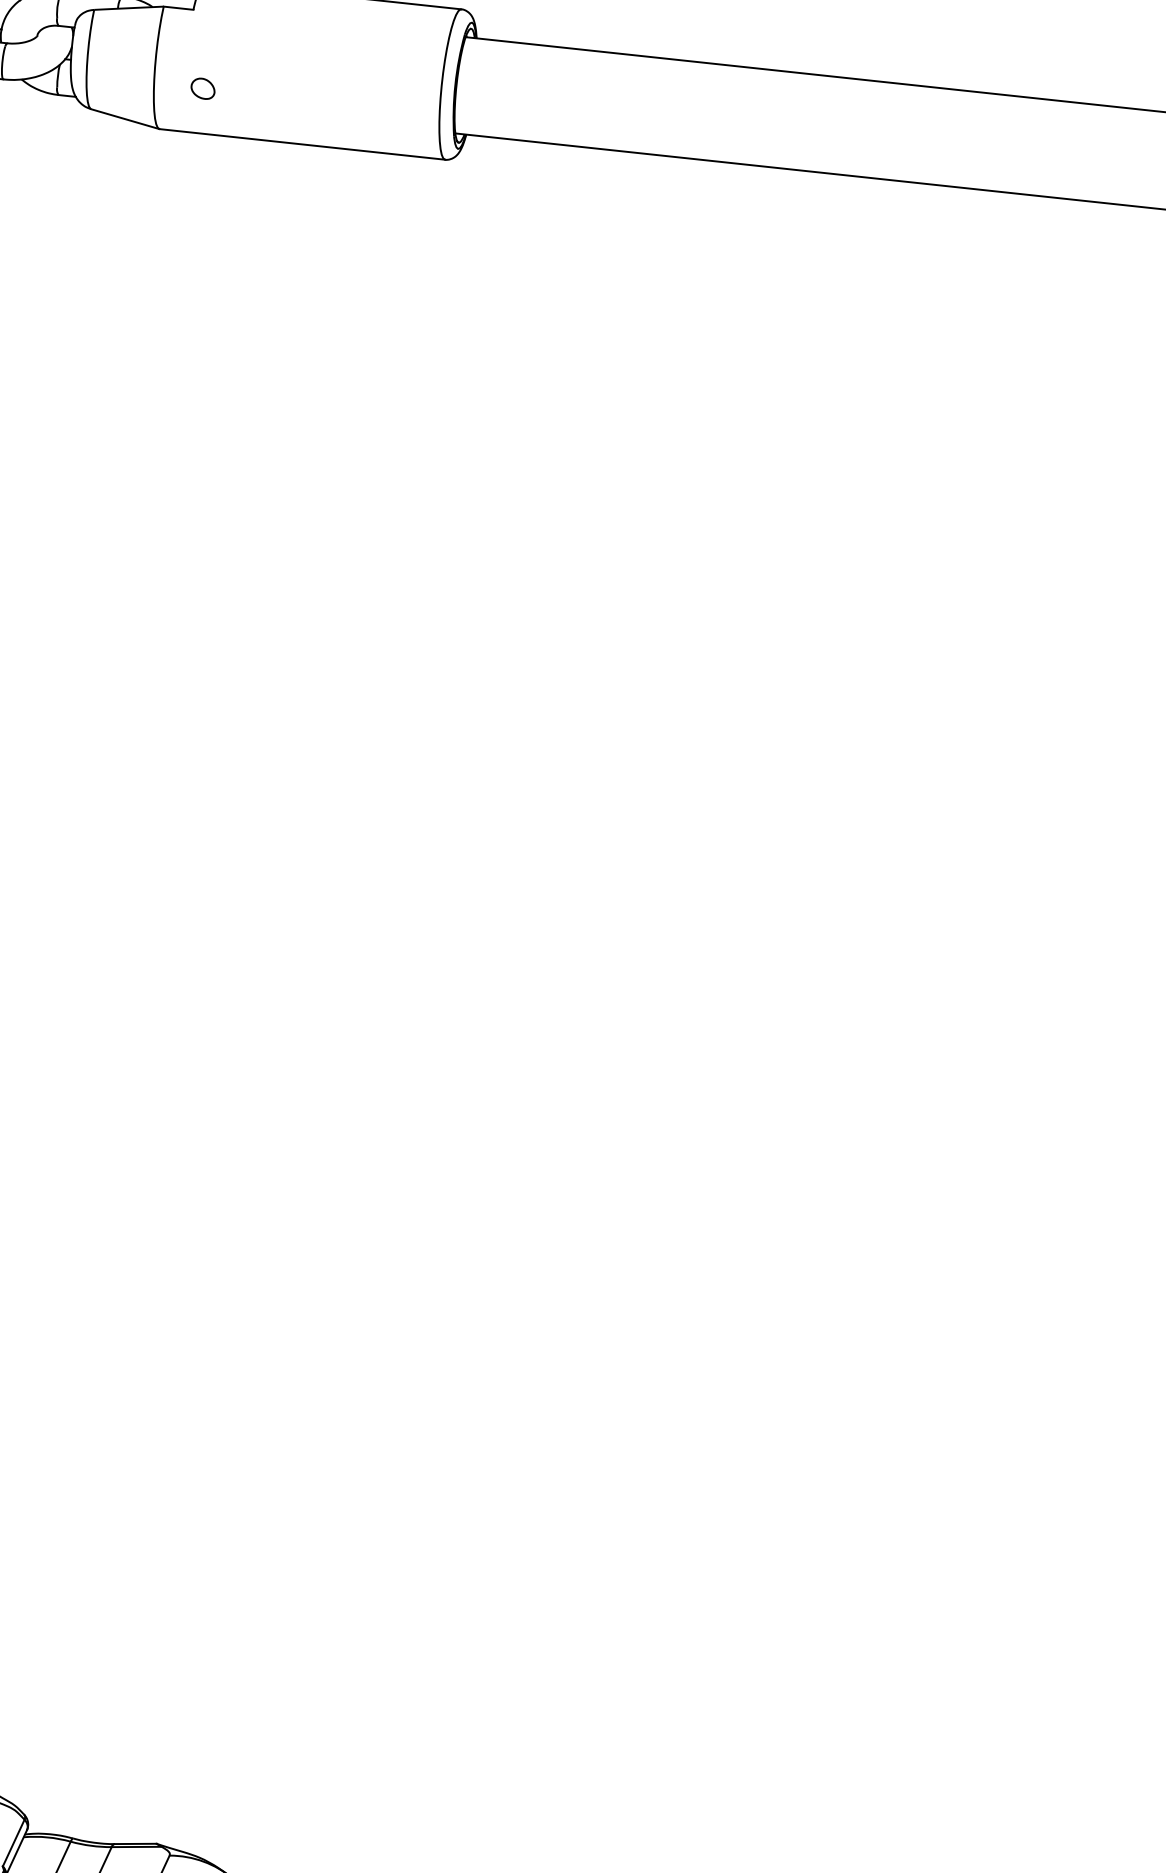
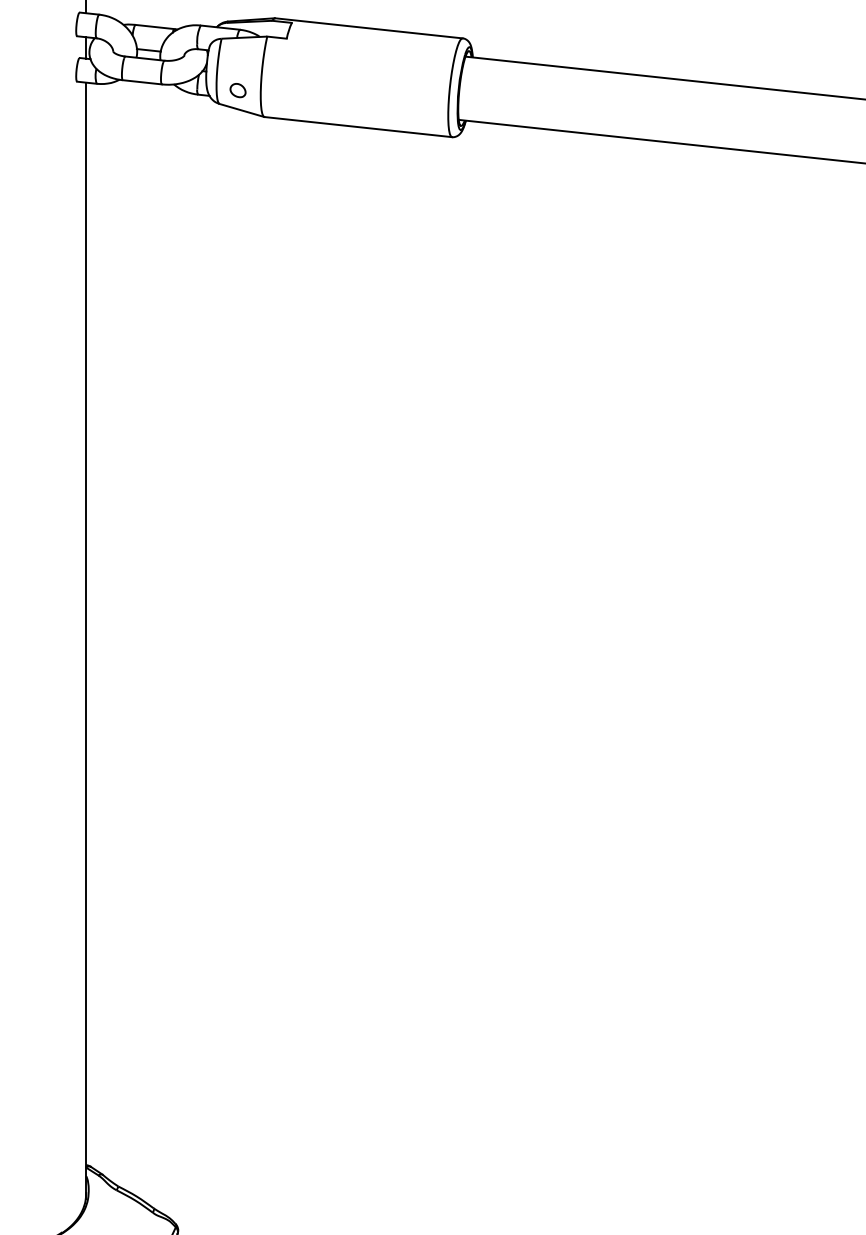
part: (202, 88) -> (237, 90), moved

